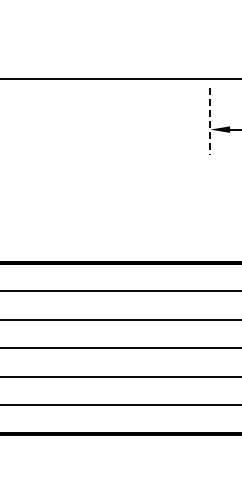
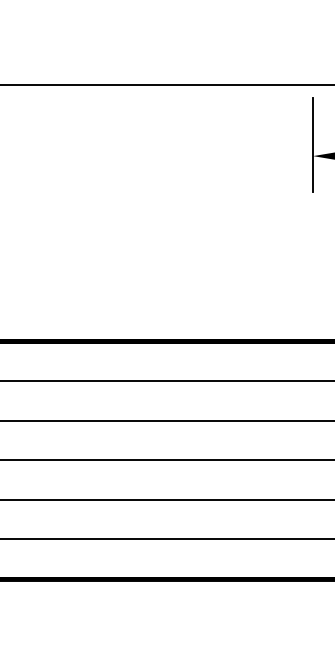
line: (210, 121) -> (313, 144), dashed -> solid

